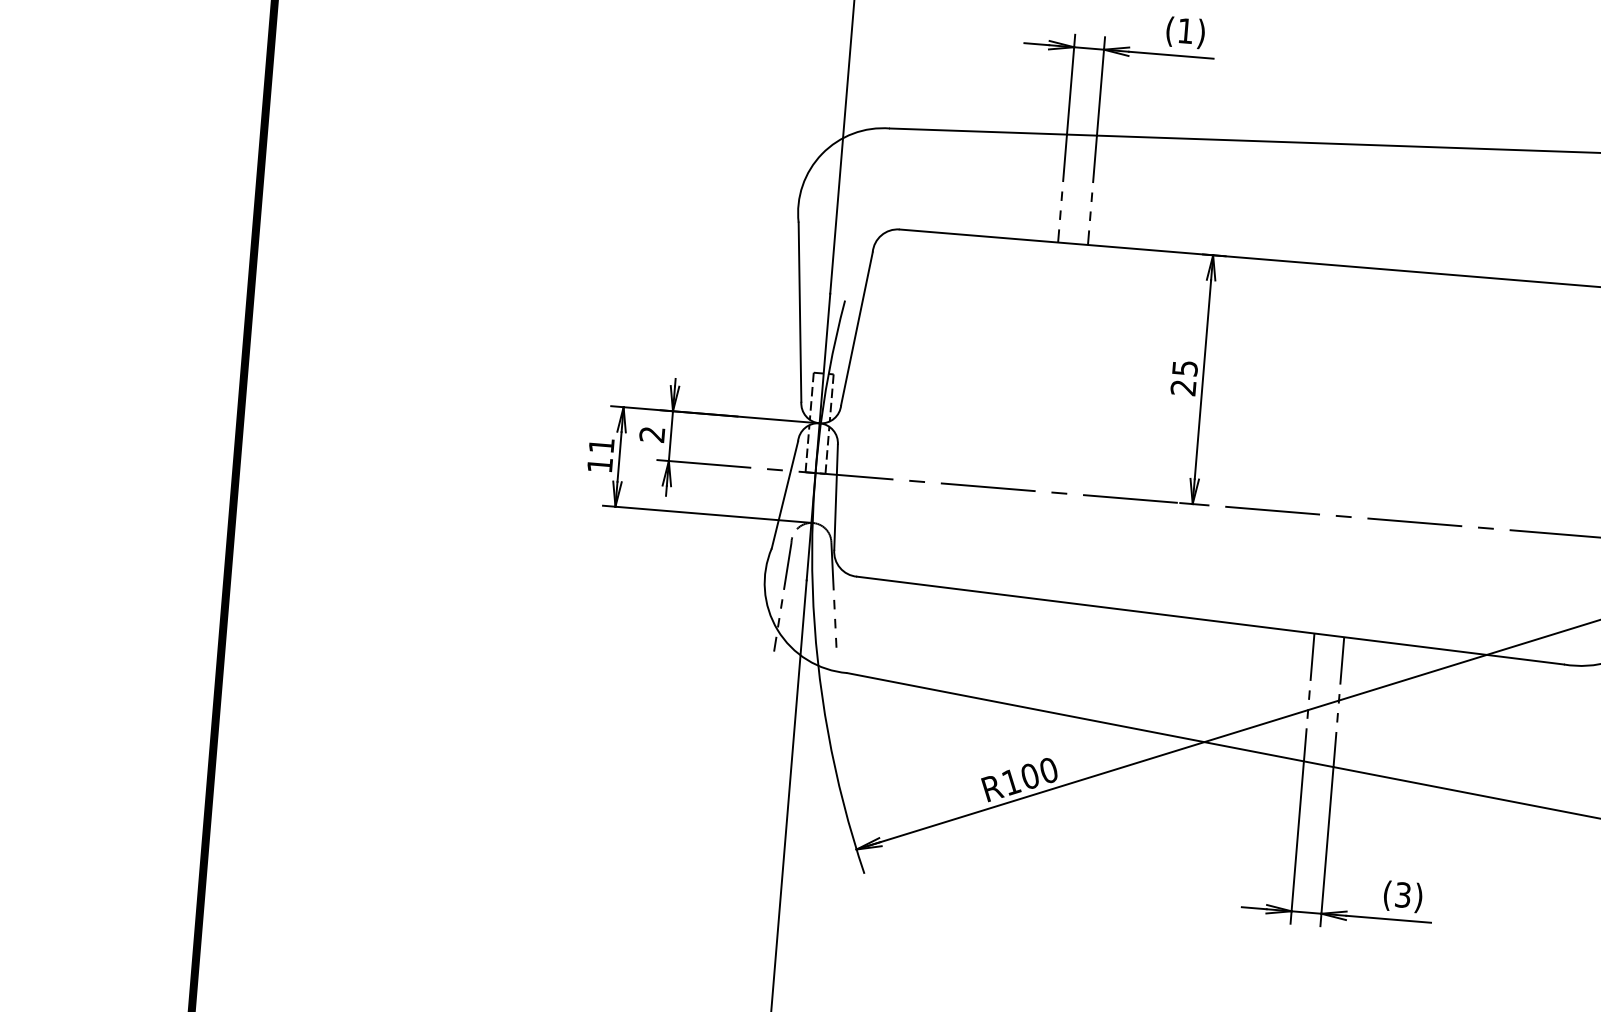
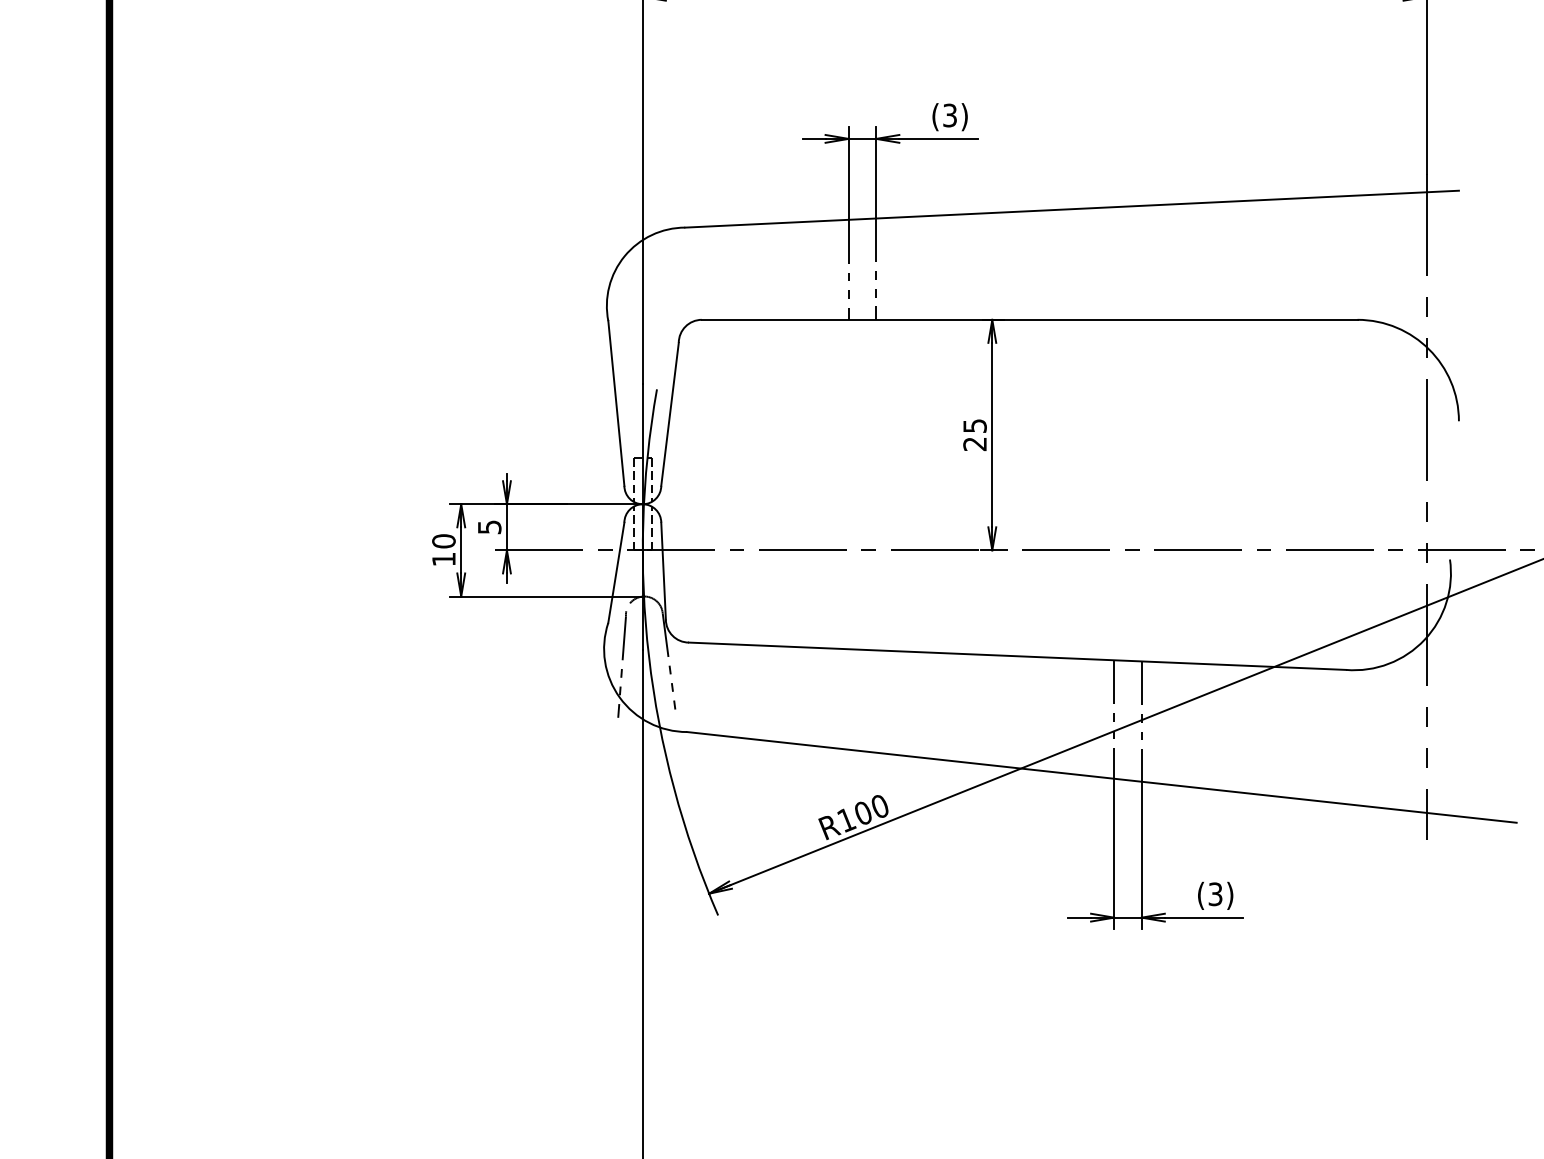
text: (1185, 30) -> (949, 115), (1) -> (3)
text: (652, 434) -> (489, 527), 2 -> 5
text: (601, 445) -> (443, 541), 11 -> 10

